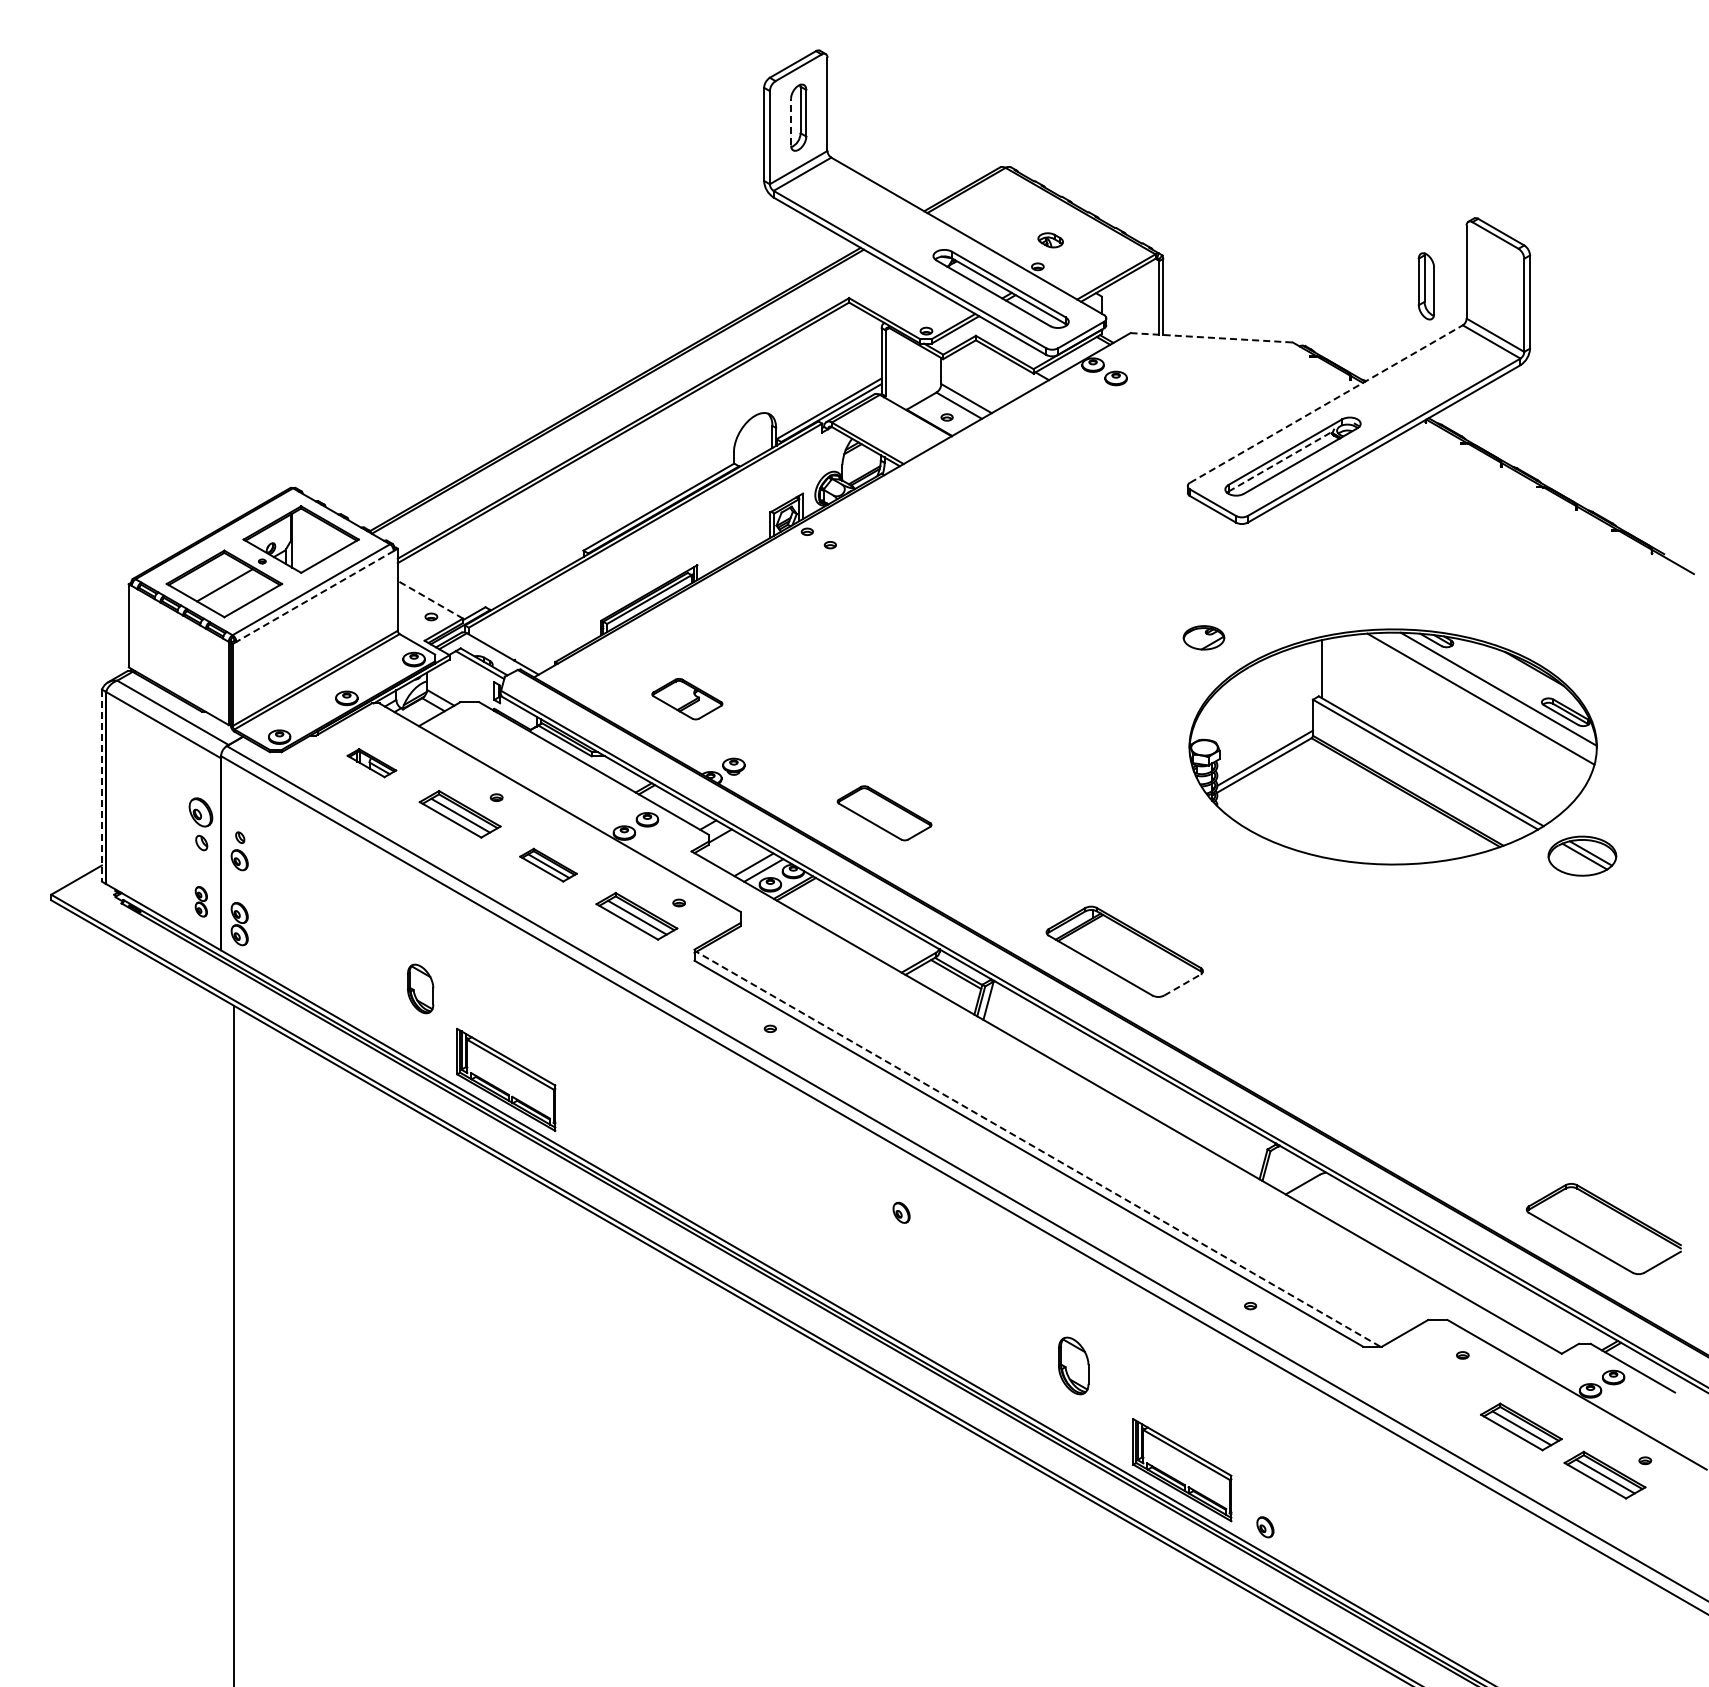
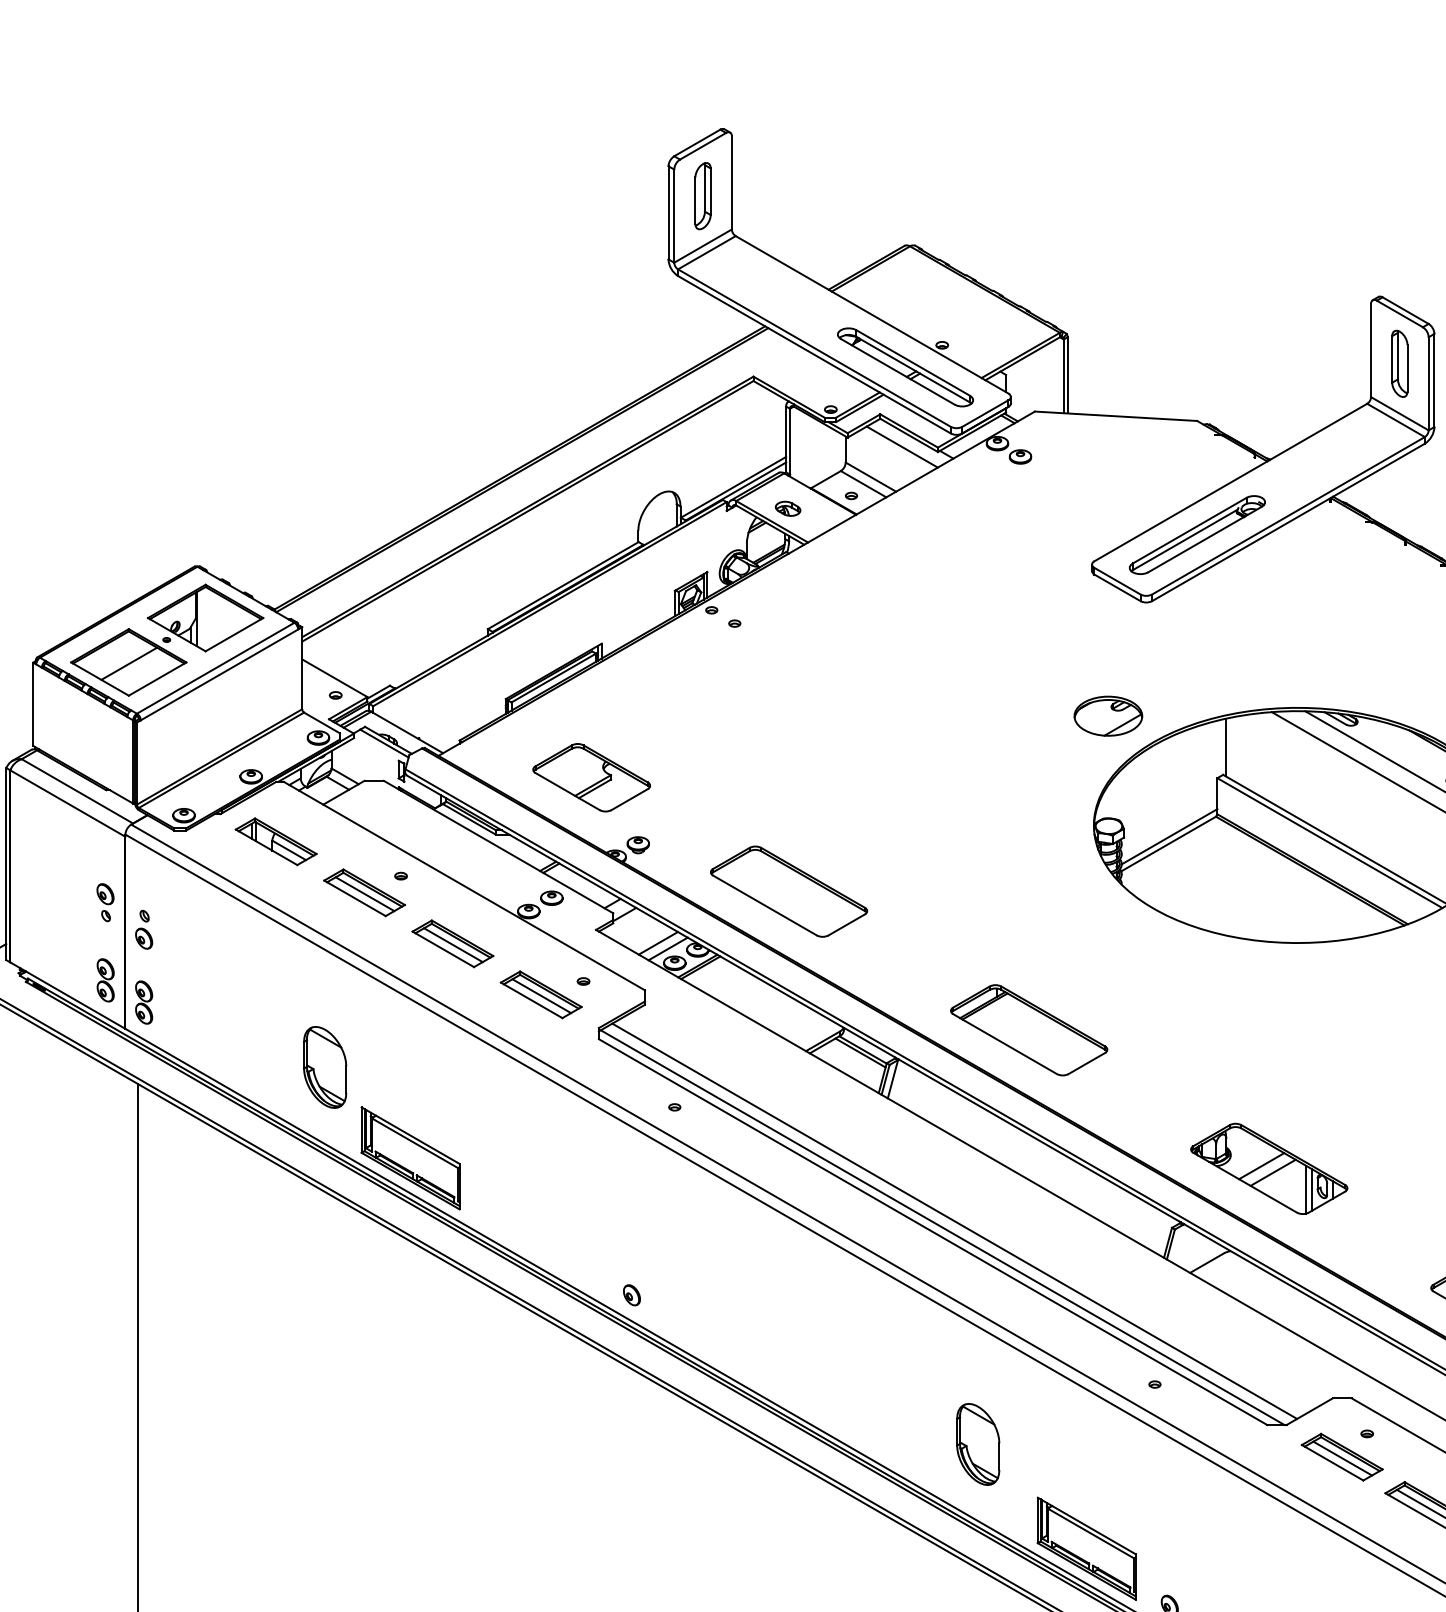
line: (791, 121) -> (695, 199), dashed -> solid
part: (1050, 240) -> (787, 508), moved
part: (1425, 286) -> (1398, 363), moved
line: (1212, 337) -> (1116, 415), dashed -> solid
line: (997, 368) -> (901, 446), added
line: (1326, 403) -> (1230, 481), dashed -> solid
line: (1281, 461) -> (1185, 539), dashed -> solid
line: (315, 596) -> (219, 674), dashed -> solid
line: (430, 599) -> (334, 677), dashed -> solid
part: (1203, 637) -> (1107, 715), size x1.67
part: (687, 698) -> (591, 776), size x1.67
part: (371, 762) -> (275, 840), size x1.67
line: (101, 786) -> (5, 864), dashed -> solid
part: (884, 813) -> (788, 891), size x1.67
part: (201, 823) -> (105, 901), size x0.71
part: (548, 864) -> (452, 942), size x1.43
part: (201, 901) -> (105, 979), size x1.43
line: (1182, 984) -> (1086, 1062), dashed -> solid
part: (420, 988) -> (324, 1066), size x1.67
part: (1364, 1090) -> (1268, 1168), added
line: (1049, 1142) -> (953, 1220), added
line: (1038, 1149) -> (942, 1227), dashed -> solid
part: (901, 1212) -> (631, 1294), moved
part: (1073, 1365) -> (977, 1443), size x1.43
part: (1437, 1378) -> (1341, 1456), added

